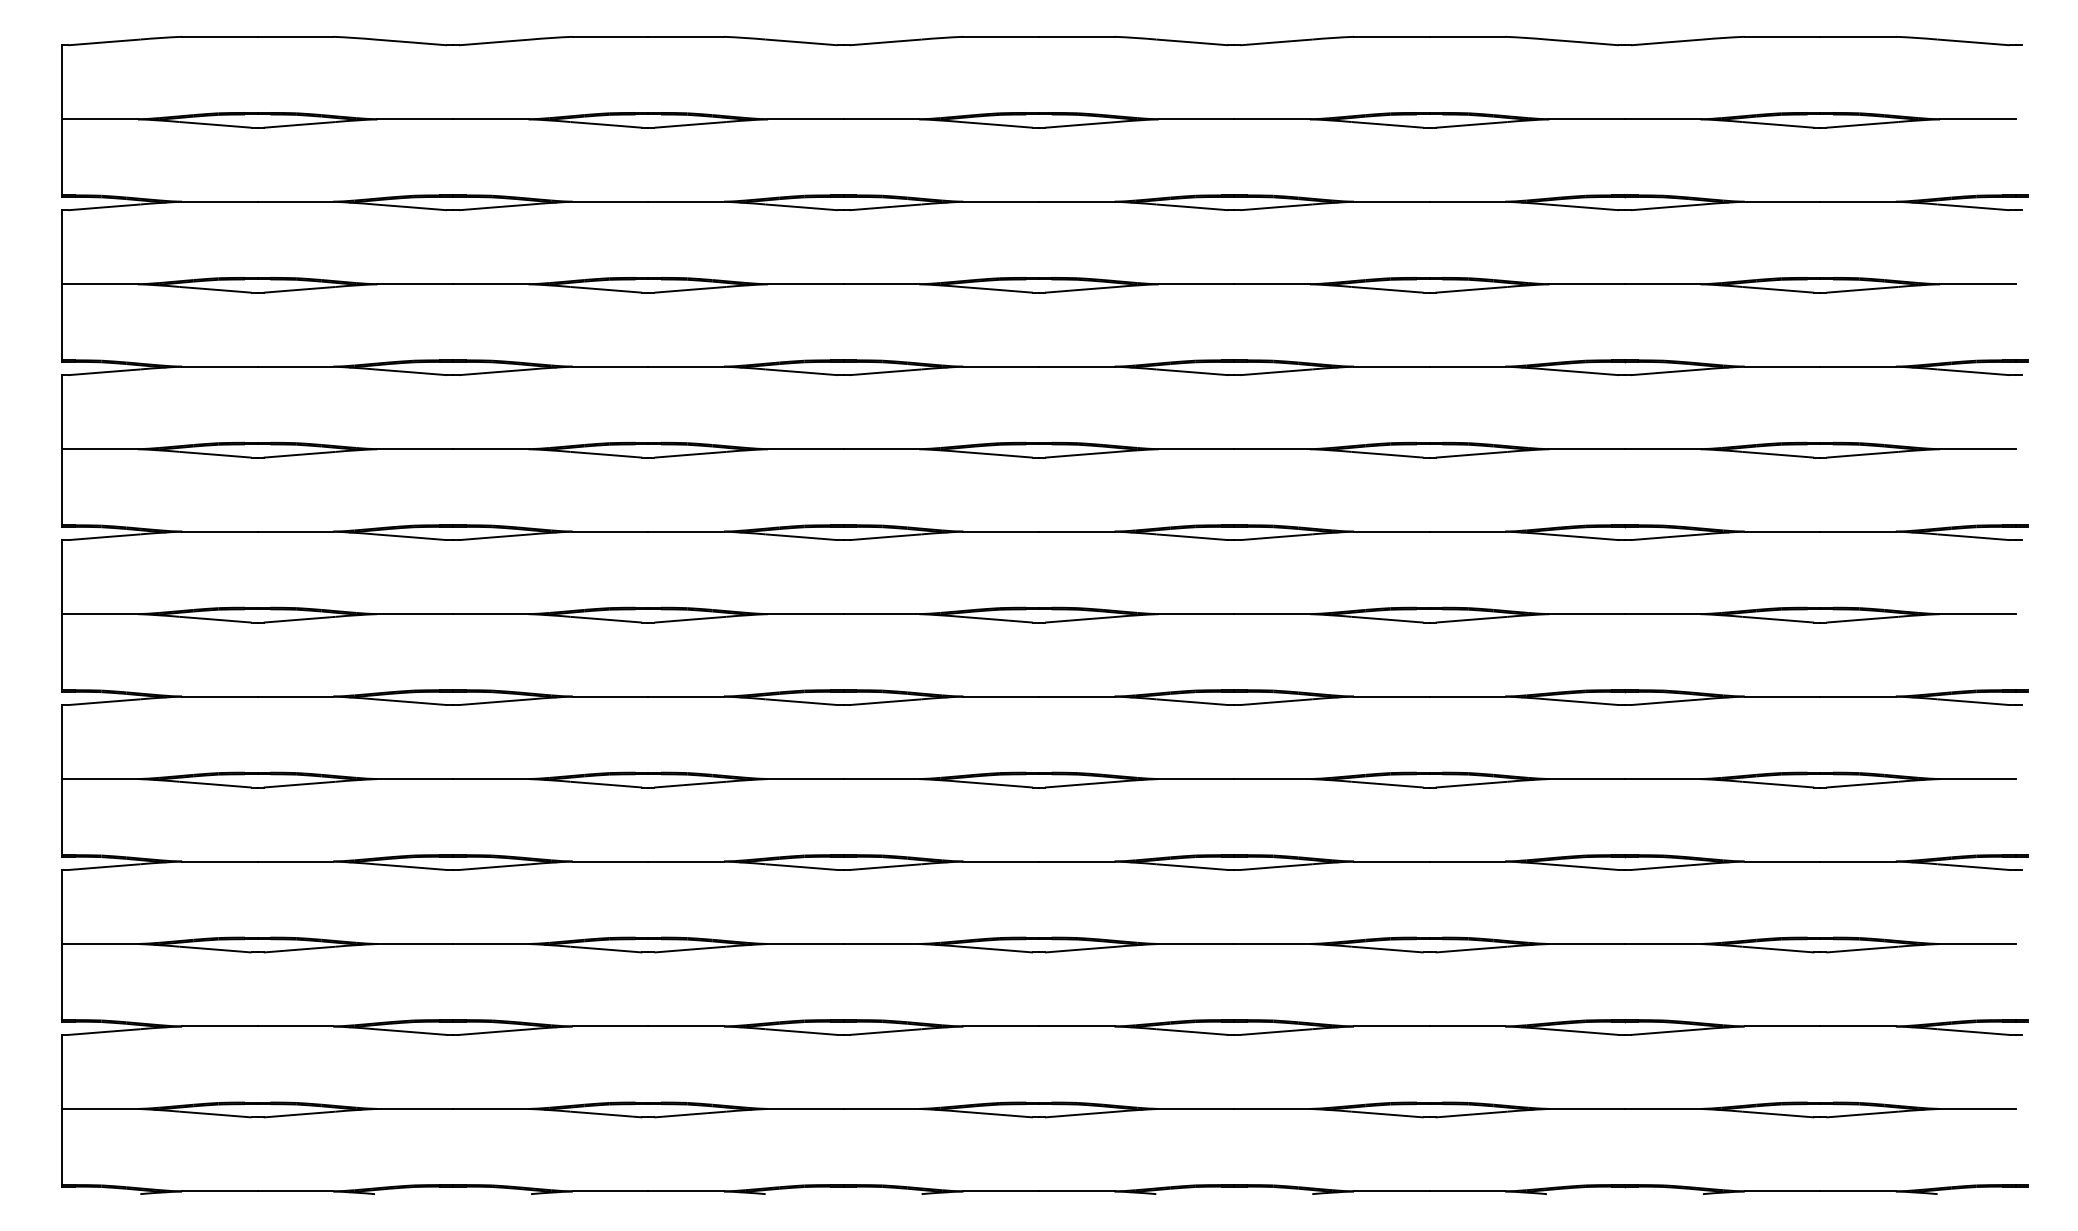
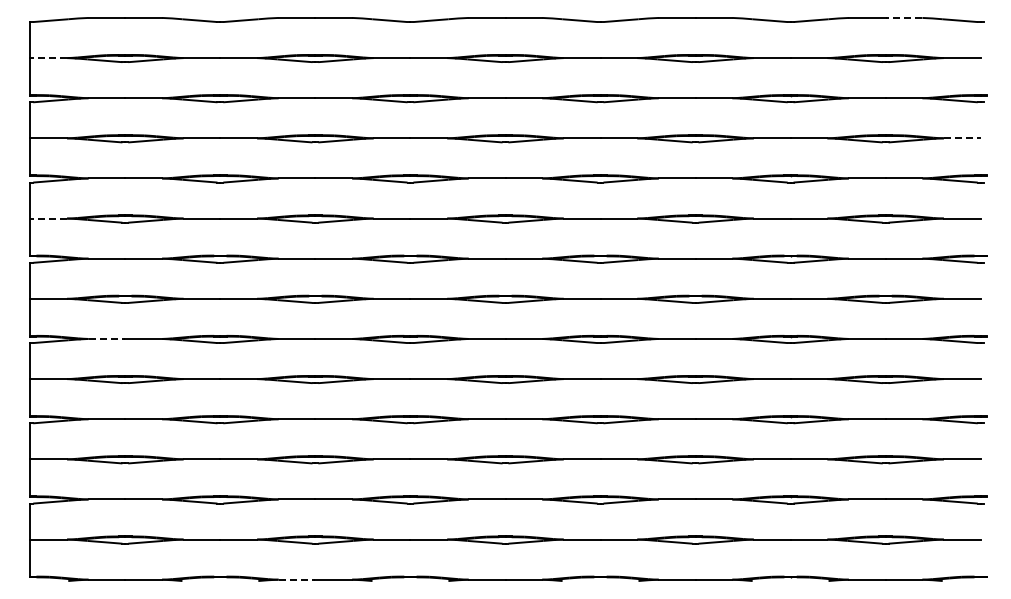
line: (1857, 35) -> (903, 17), solid -> dashed
line: (99, 120) -> (48, 58), solid -> dashed
line: (1978, 284) -> (962, 138), solid -> dashed
line: (99, 449) -> (48, 218), solid -> dashed
line: (220, 695) -> (107, 338), solid -> dashed
line: (611, 1190) -> (297, 579), solid -> dashed

